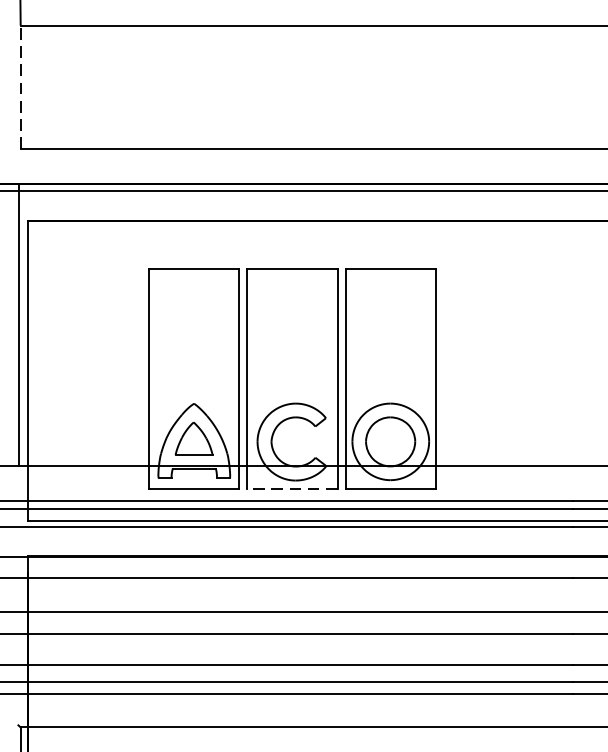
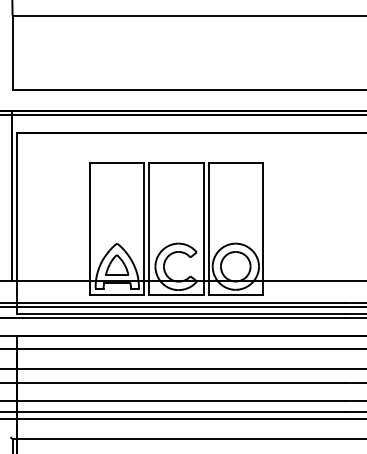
line: (20, 86) -> (12, 52), dashed -> solid
line: (292, 489) -> (176, 295), dashed -> solid

